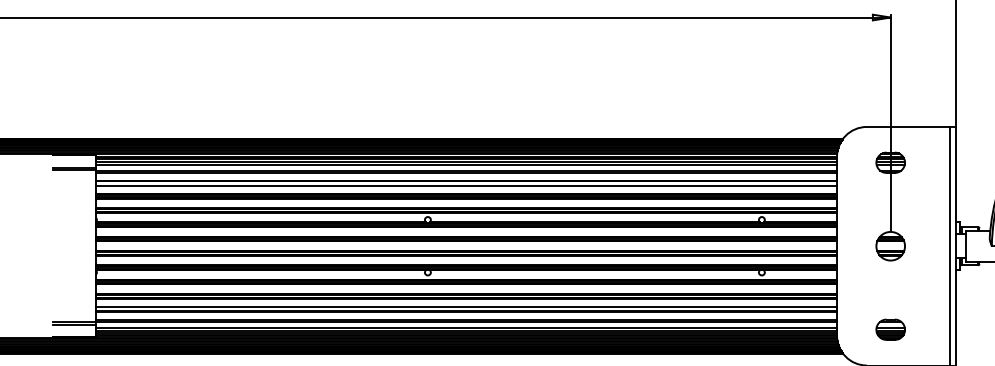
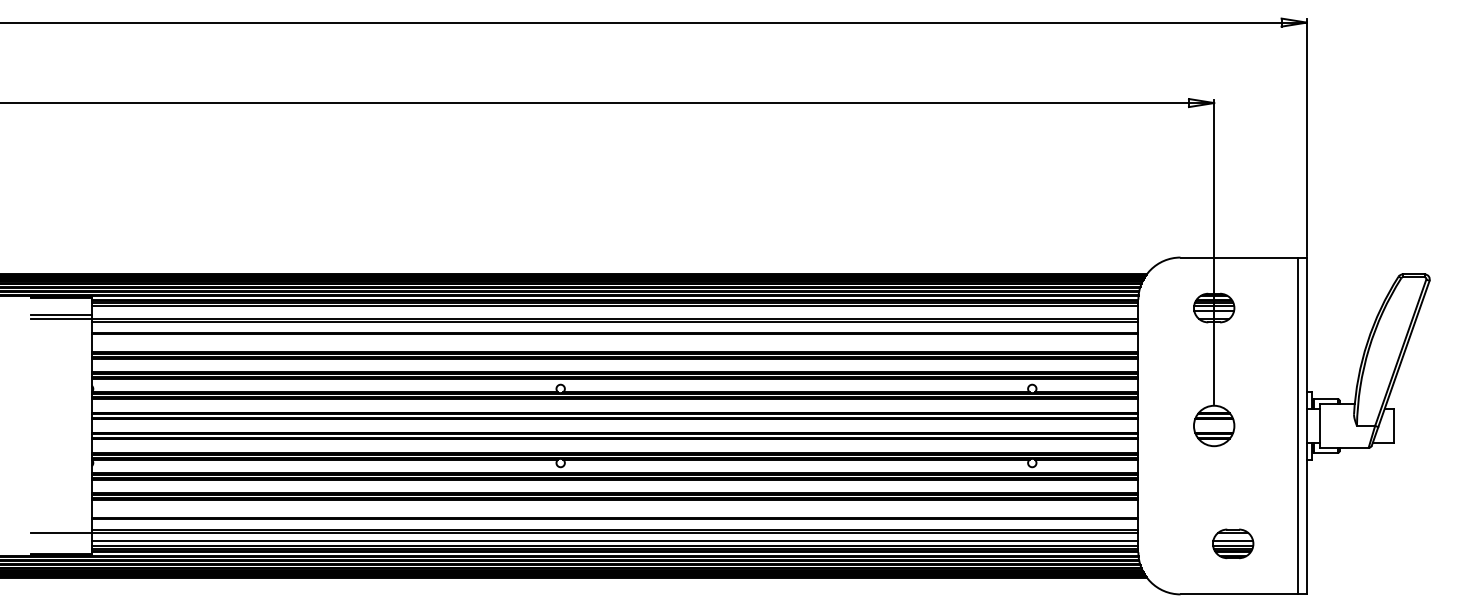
line: (466, 164) -> (614, 310), removed
line: (466, 185) -> (614, 340), removed
line: (466, 306) -> (614, 511), removed
line: (74, 324) -> (61, 536), removed
part: (890, 329) -> (1233, 543), moved

